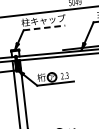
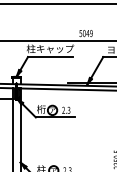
line: (44, 28) -> (50, 57), dashed -> solid

